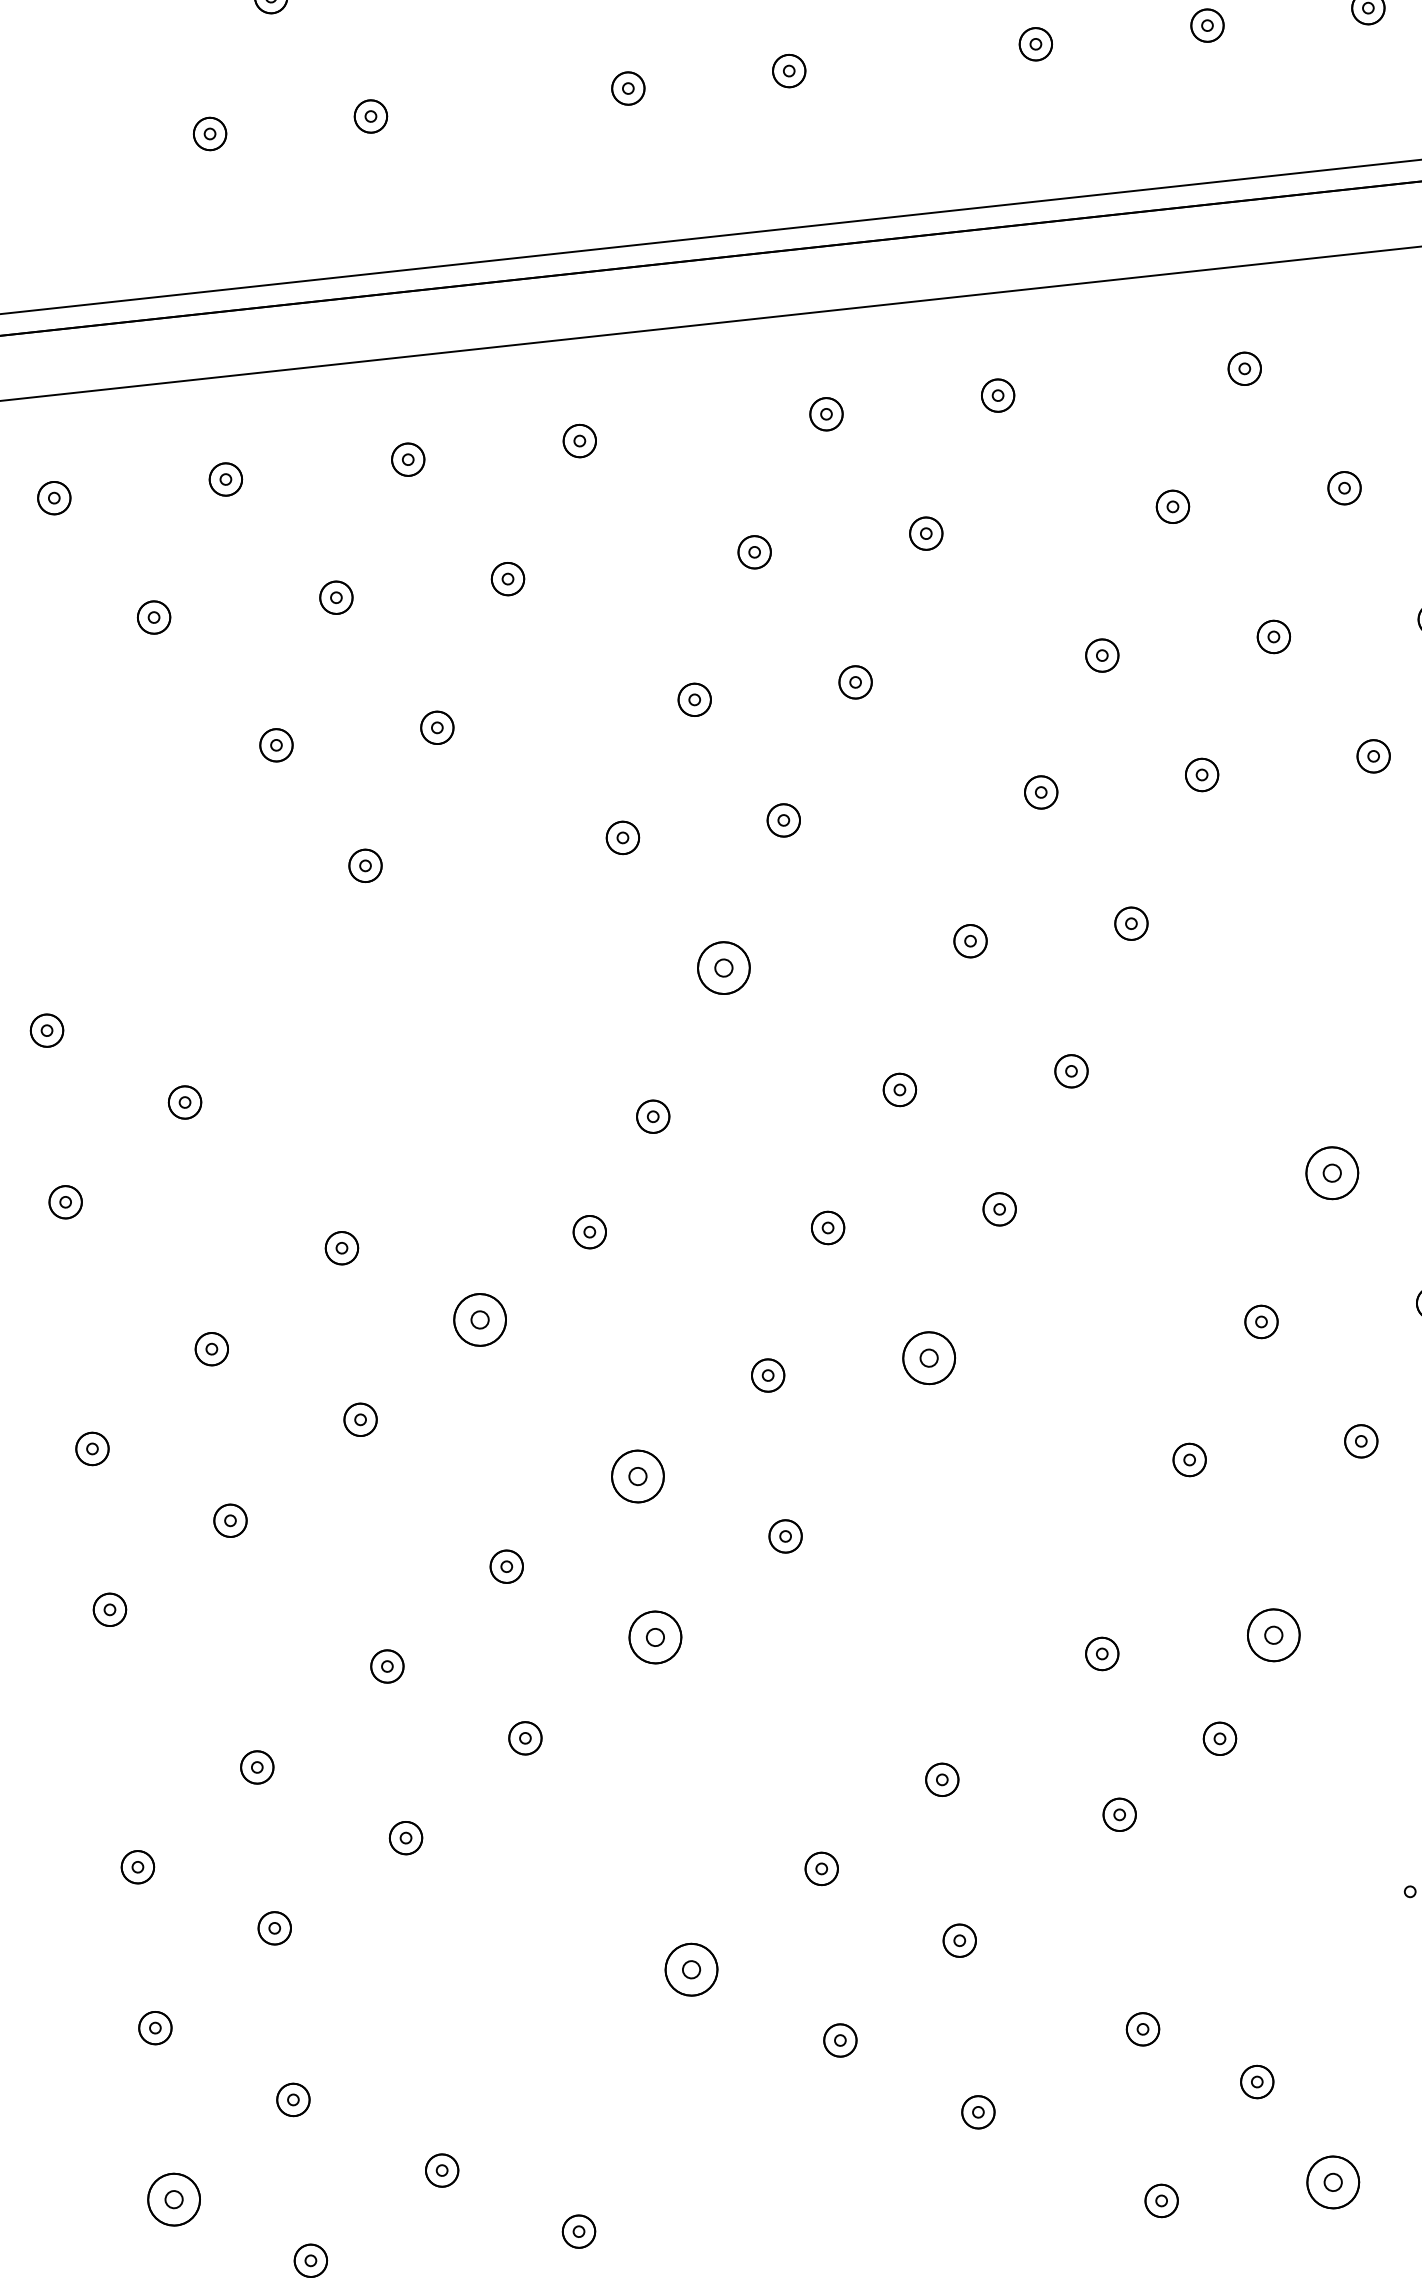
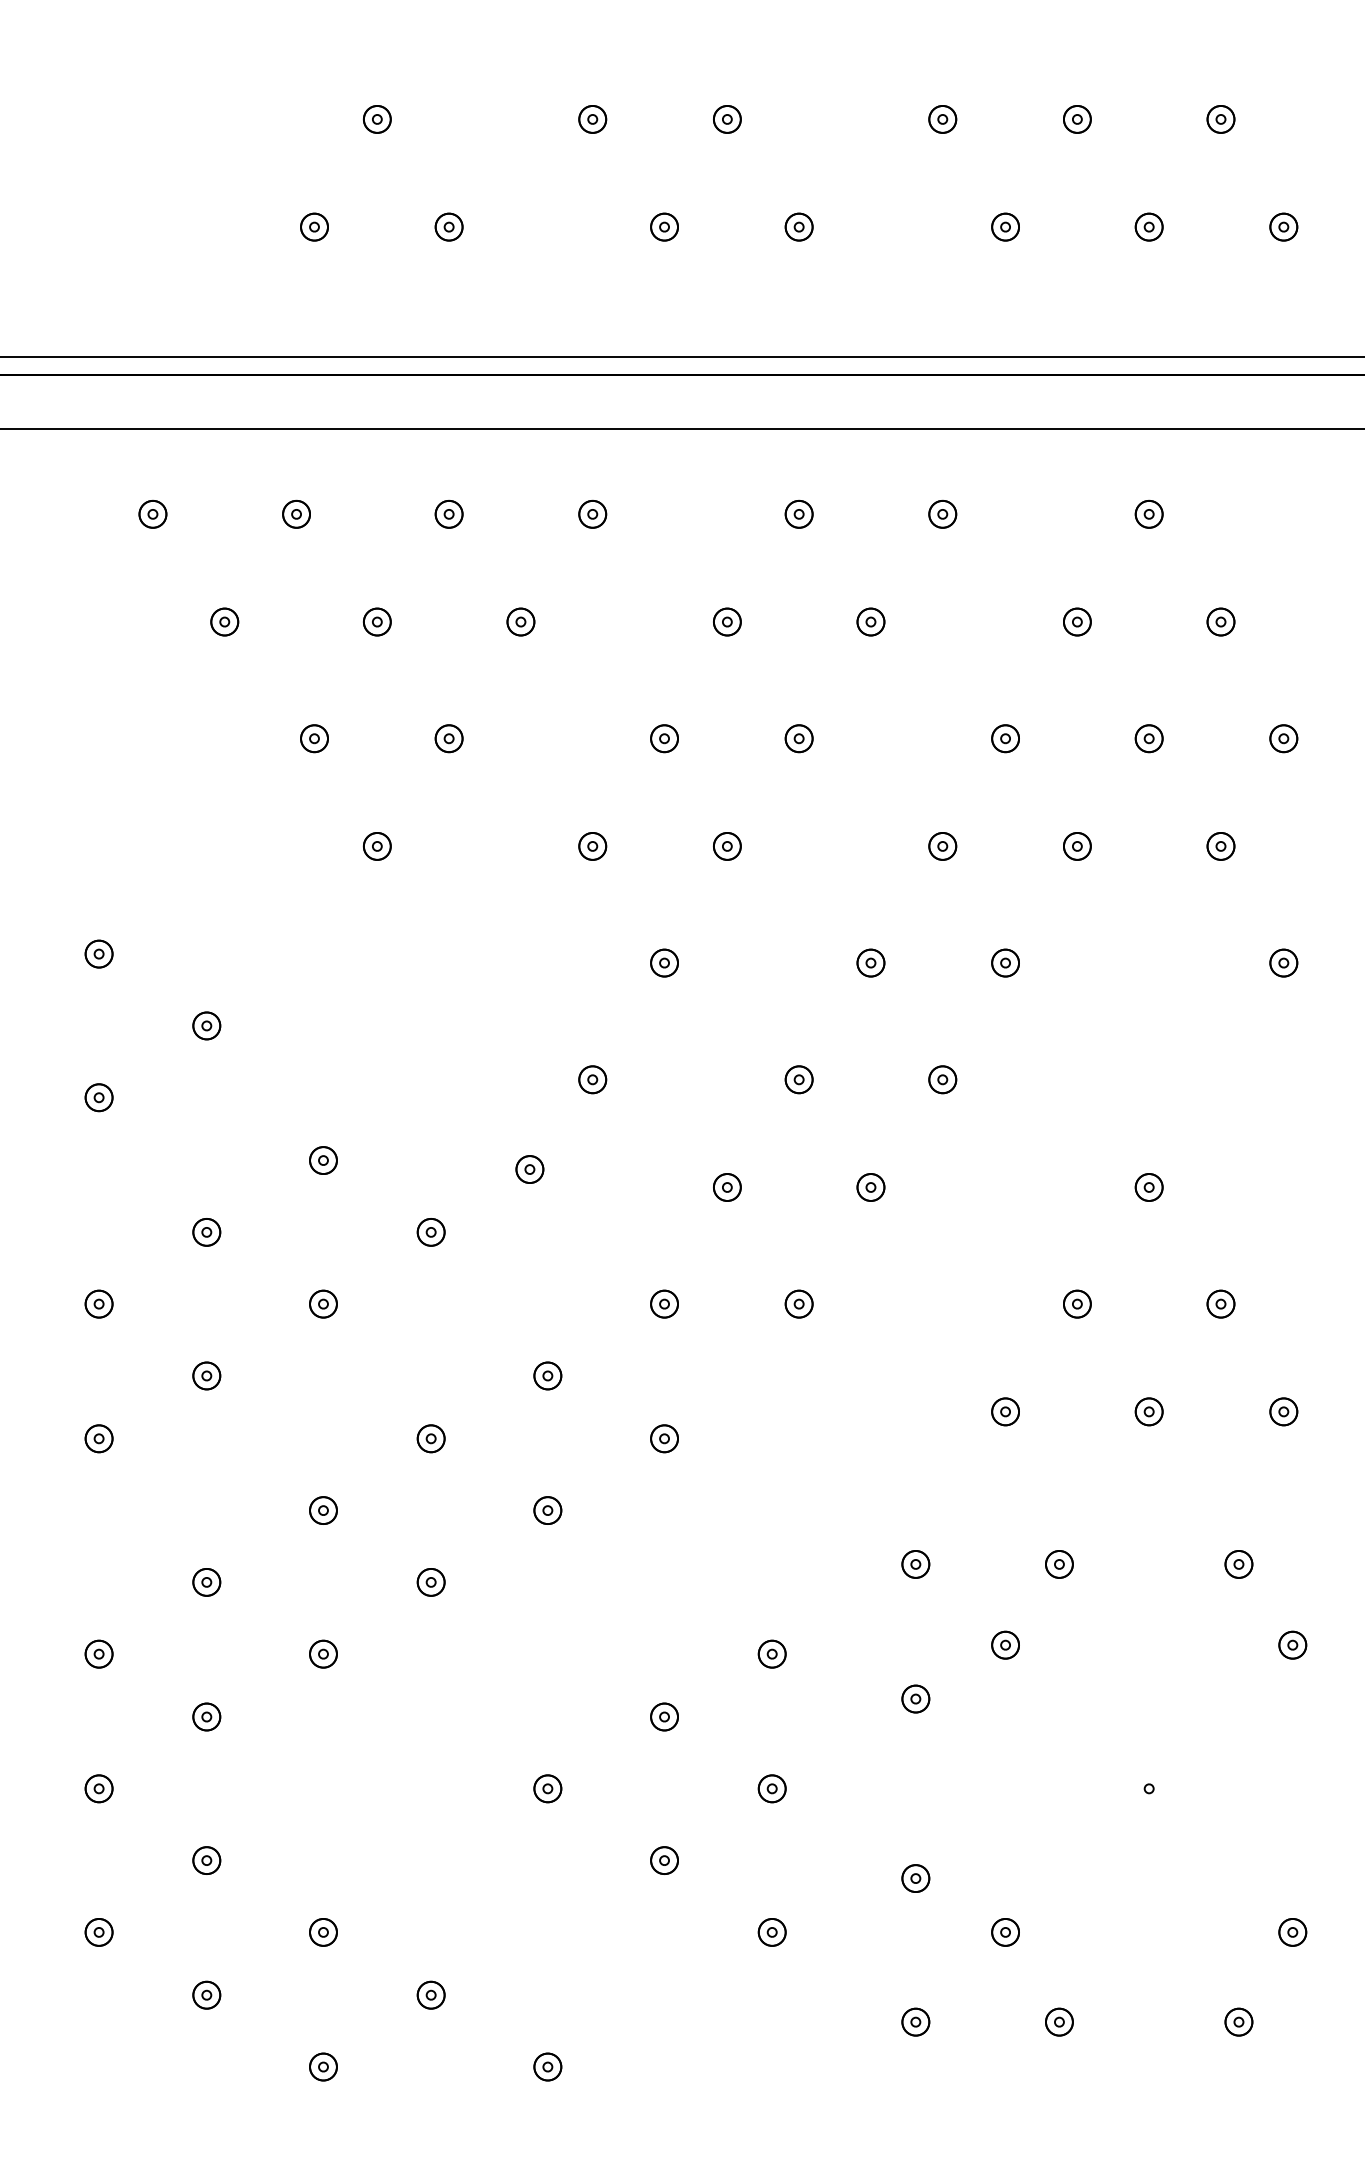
part: (723, 967) -> (664, 962), size x0.62
part: (1331, 1173) -> (1148, 1187), size x0.62
part: (479, 1320) -> (430, 1232), size x0.62
part: (928, 1357) -> (798, 1303), size x0.62
part: (637, 1476) -> (547, 1375), size x0.62
part: (1273, 1635) -> (1059, 1564), size x0.62
part: (655, 1637) -> (547, 1510), size x0.62
part: (691, 1969) -> (547, 1788), size x0.62
part: (1333, 2181) -> (1059, 2021), size x0.62
part: (173, 2199) -> (98, 1932), size x0.62

